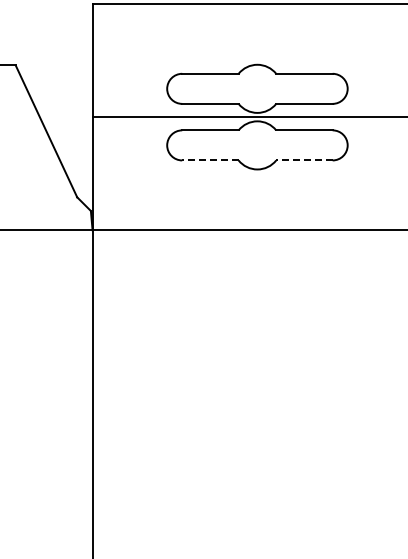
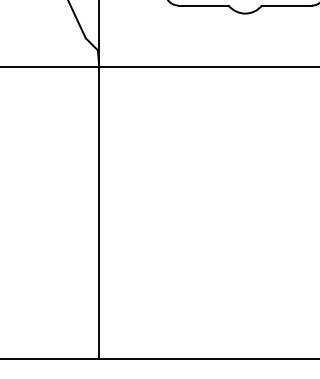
line: (209, 160) -> (202, 5), dashed -> solid
line: (303, 160) -> (286, 5), dashed -> solid

